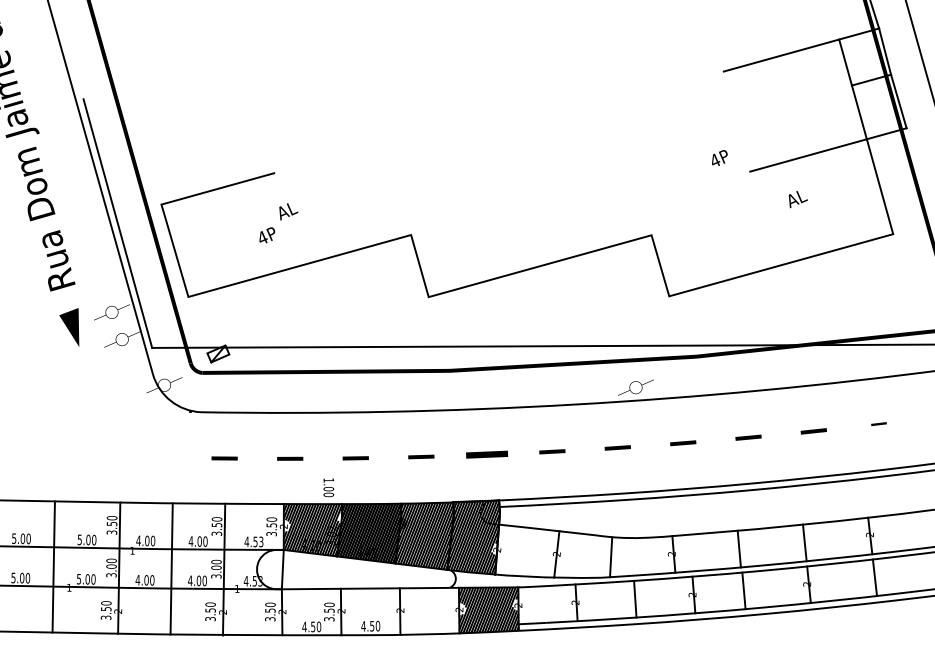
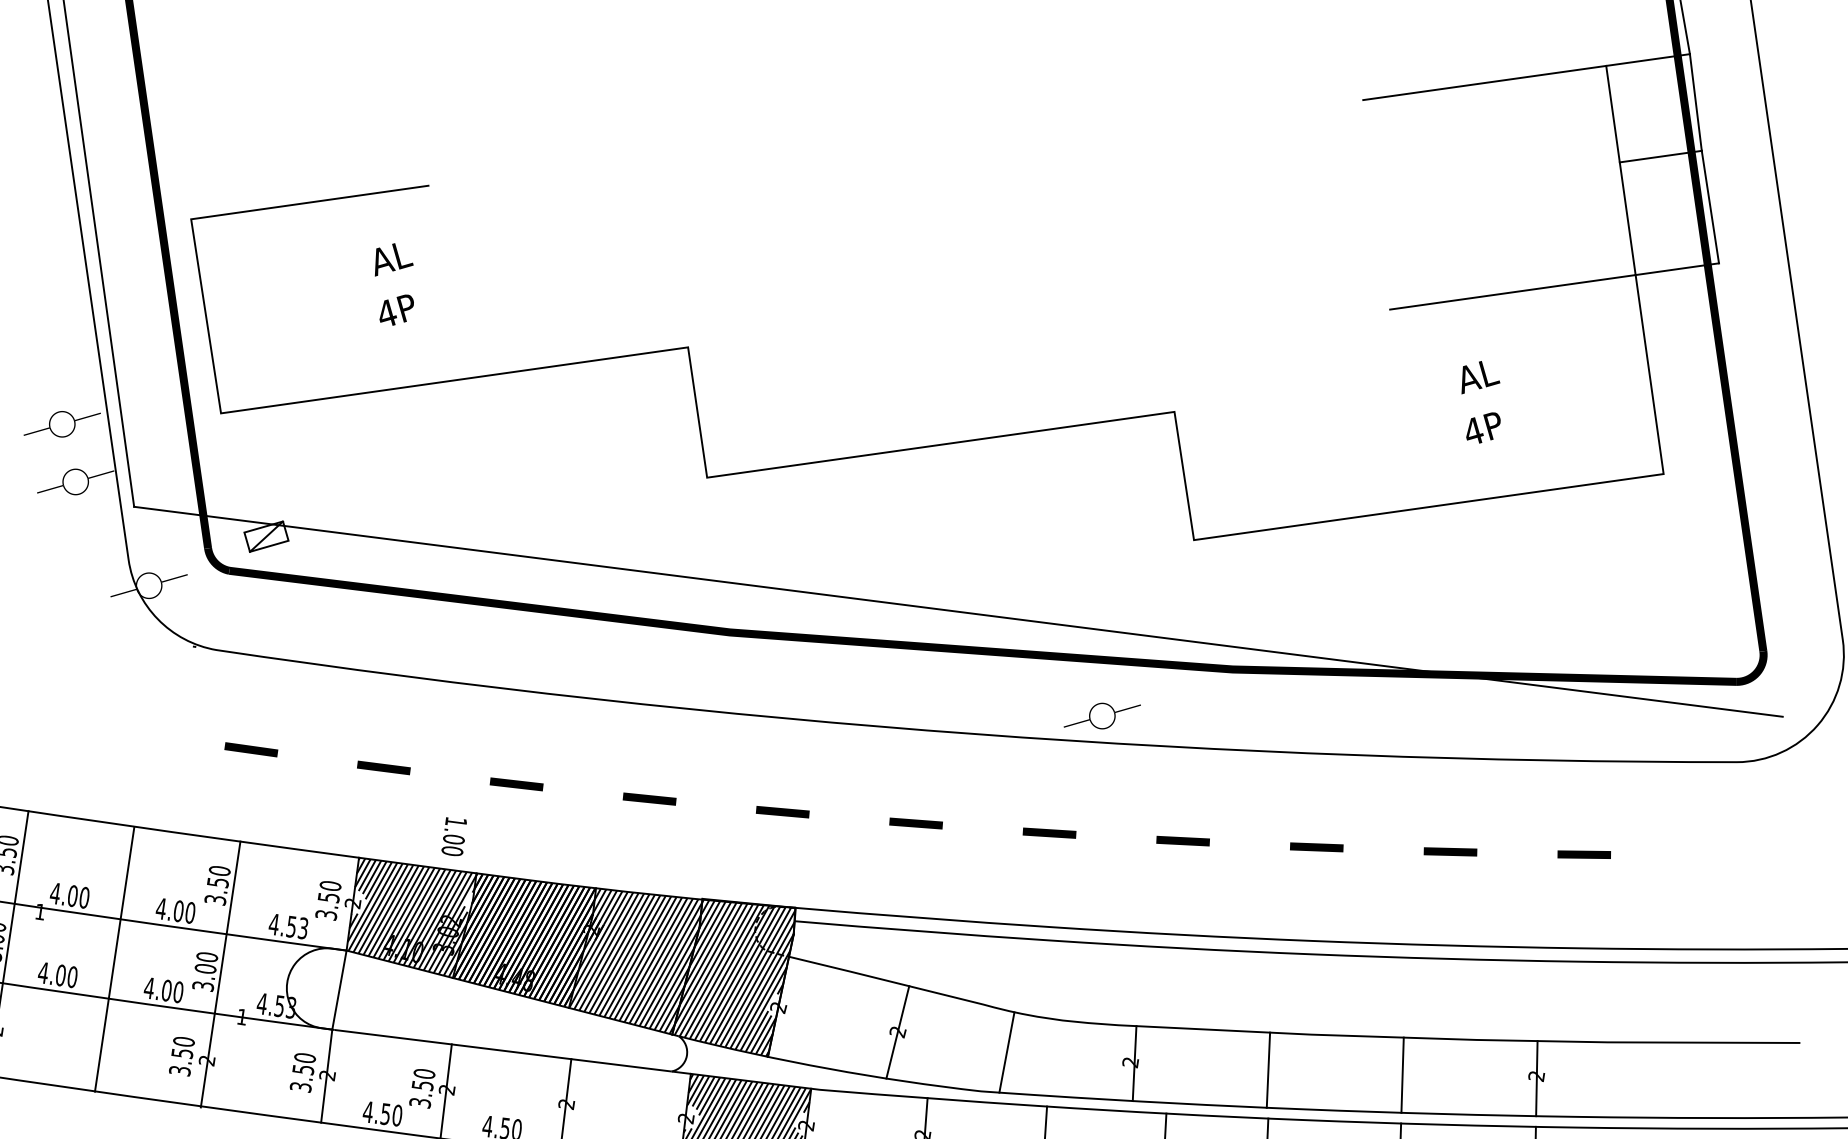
text: (719, 157) -> (1483, 426), moved
text: (288, 211) -> (393, 260), moved
part: (878, 423) -> (1583, 853), size x1.67
part: (486, 454) -> (782, 811), size x0.62

